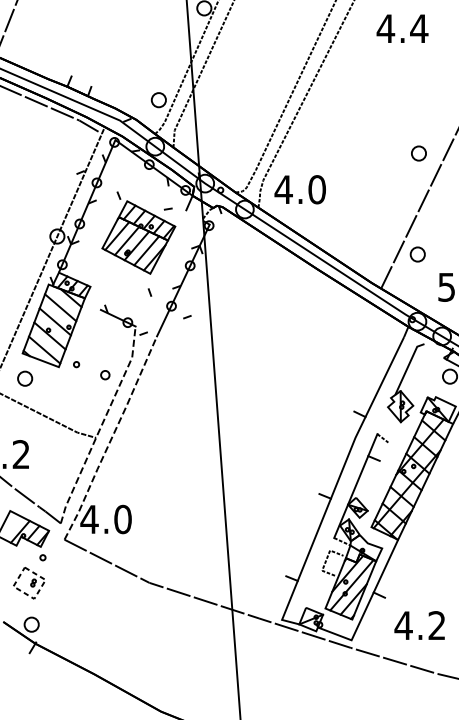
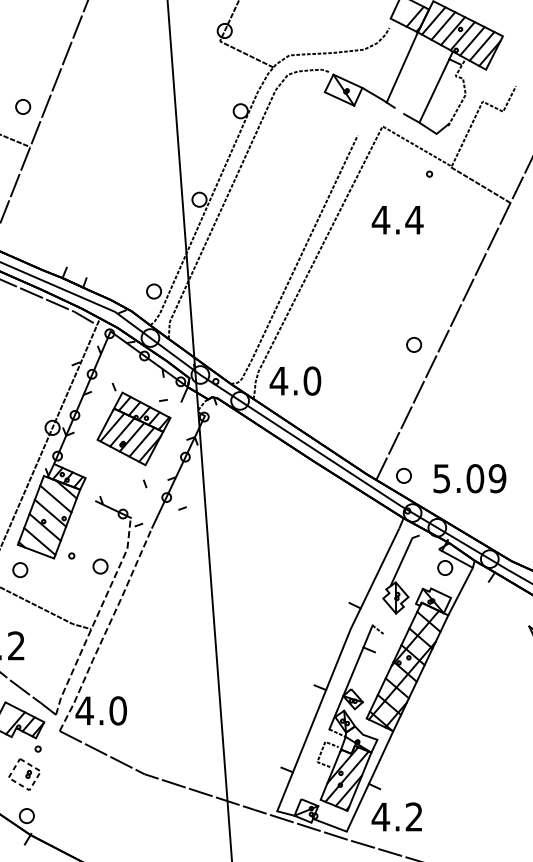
part: (417, 254) -> (403, 475), moved
part: (105, 375) -> (100, 566), size x1.67
text: (419, 625) -> (396, 816), moved

